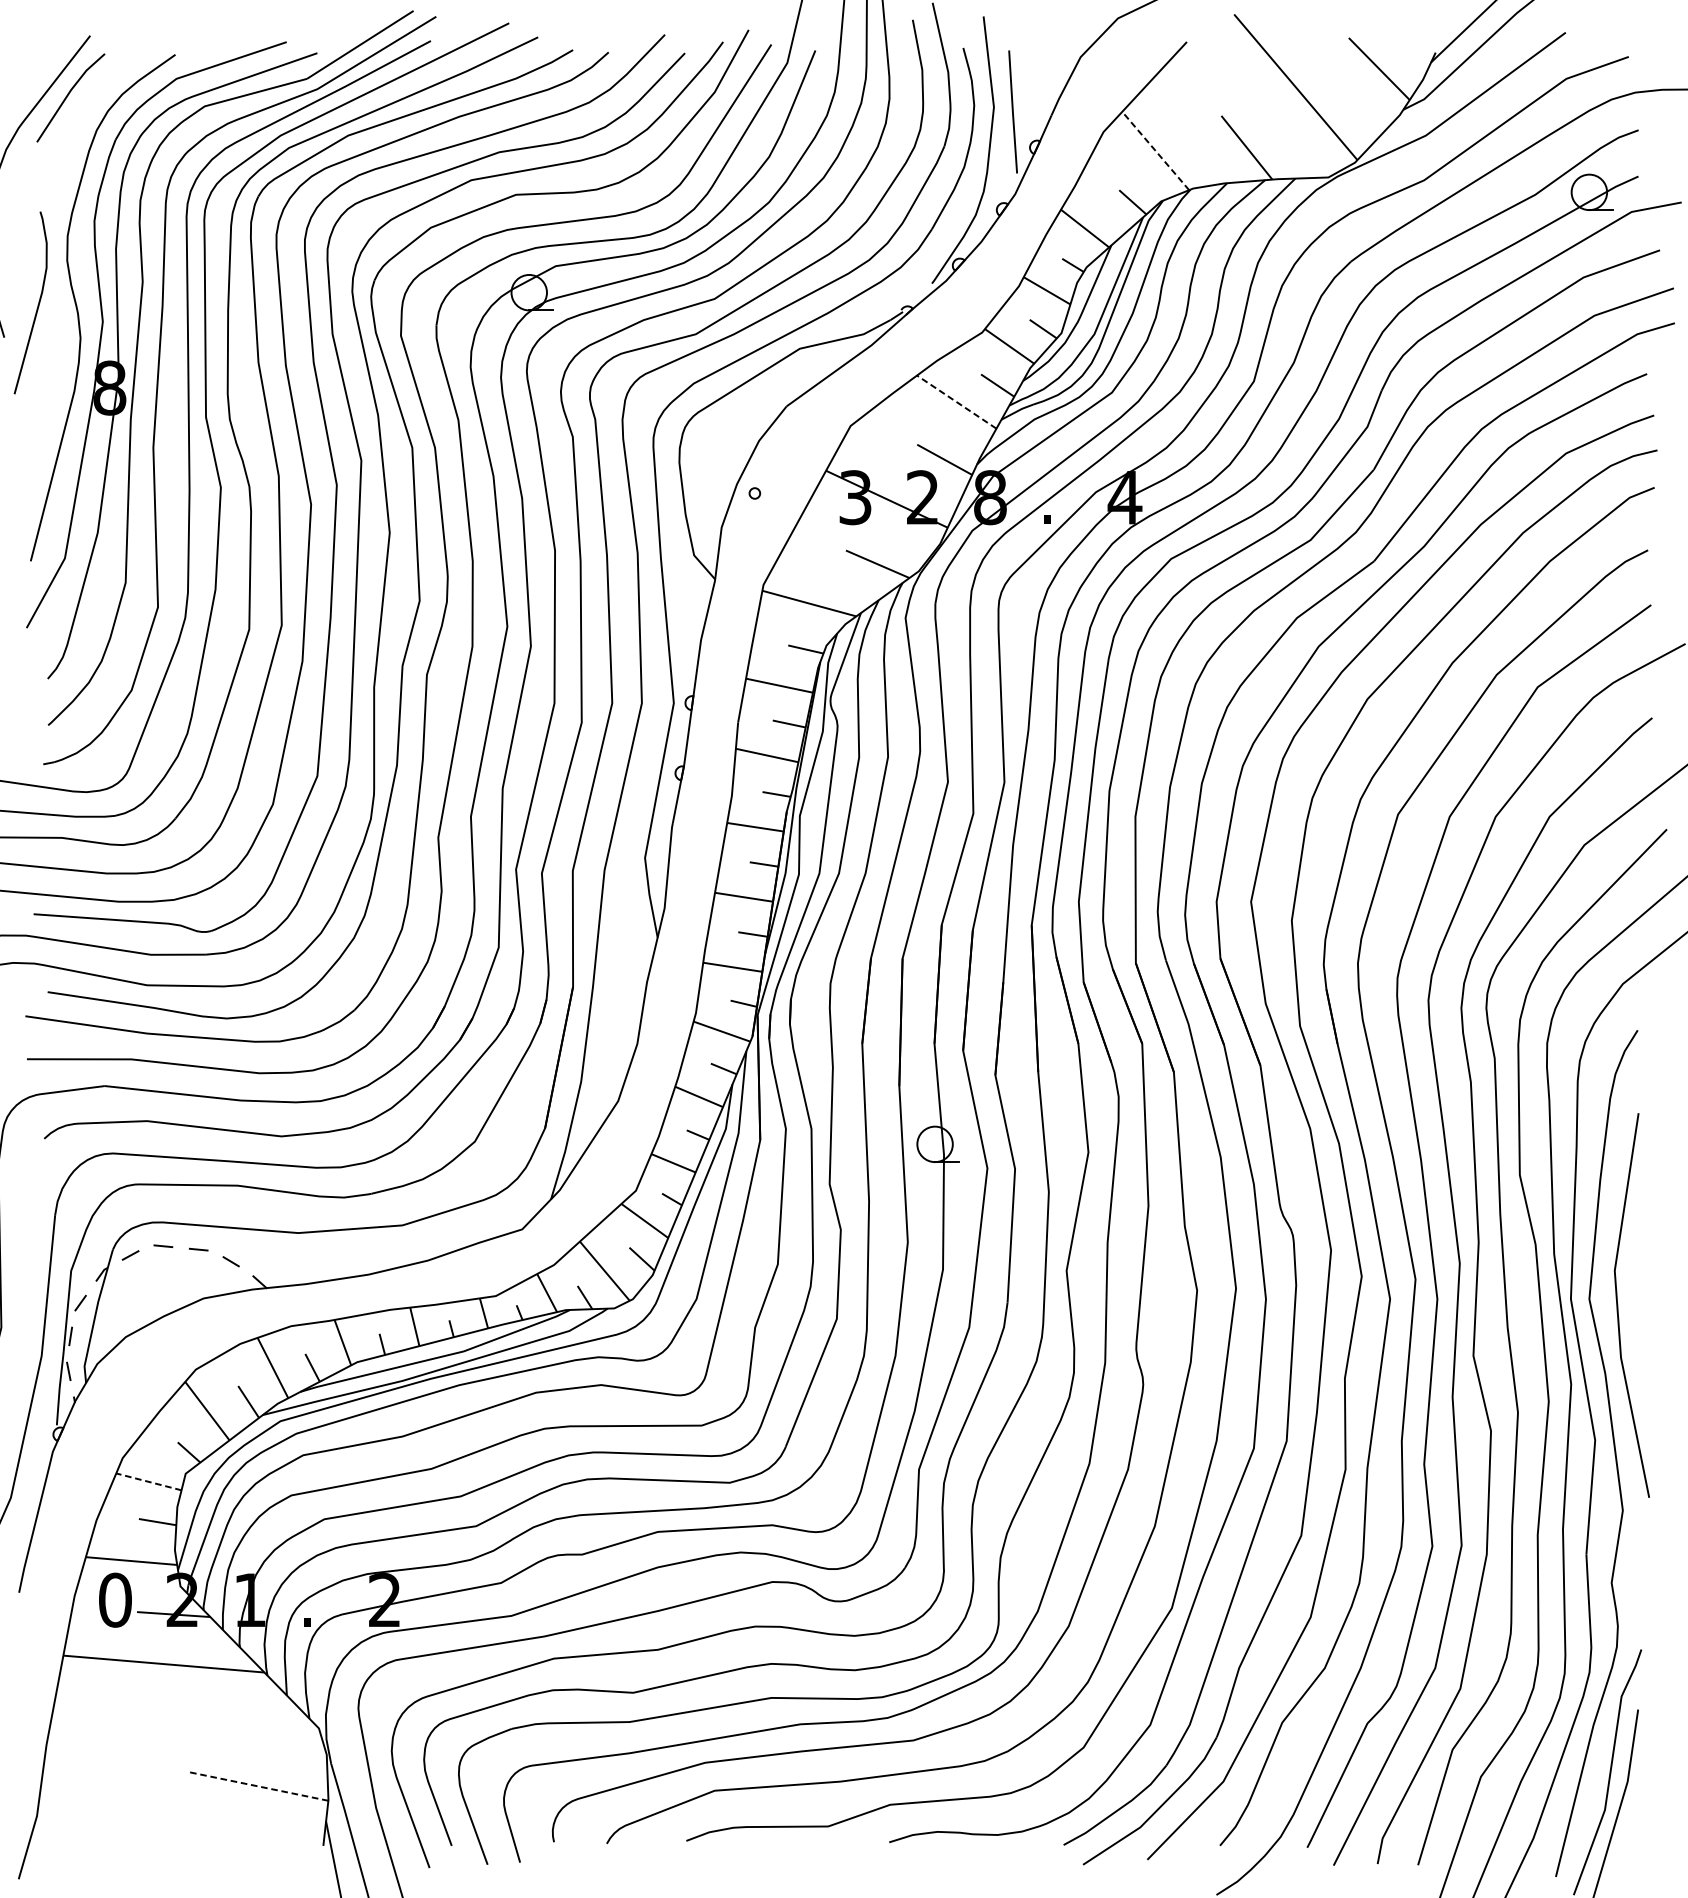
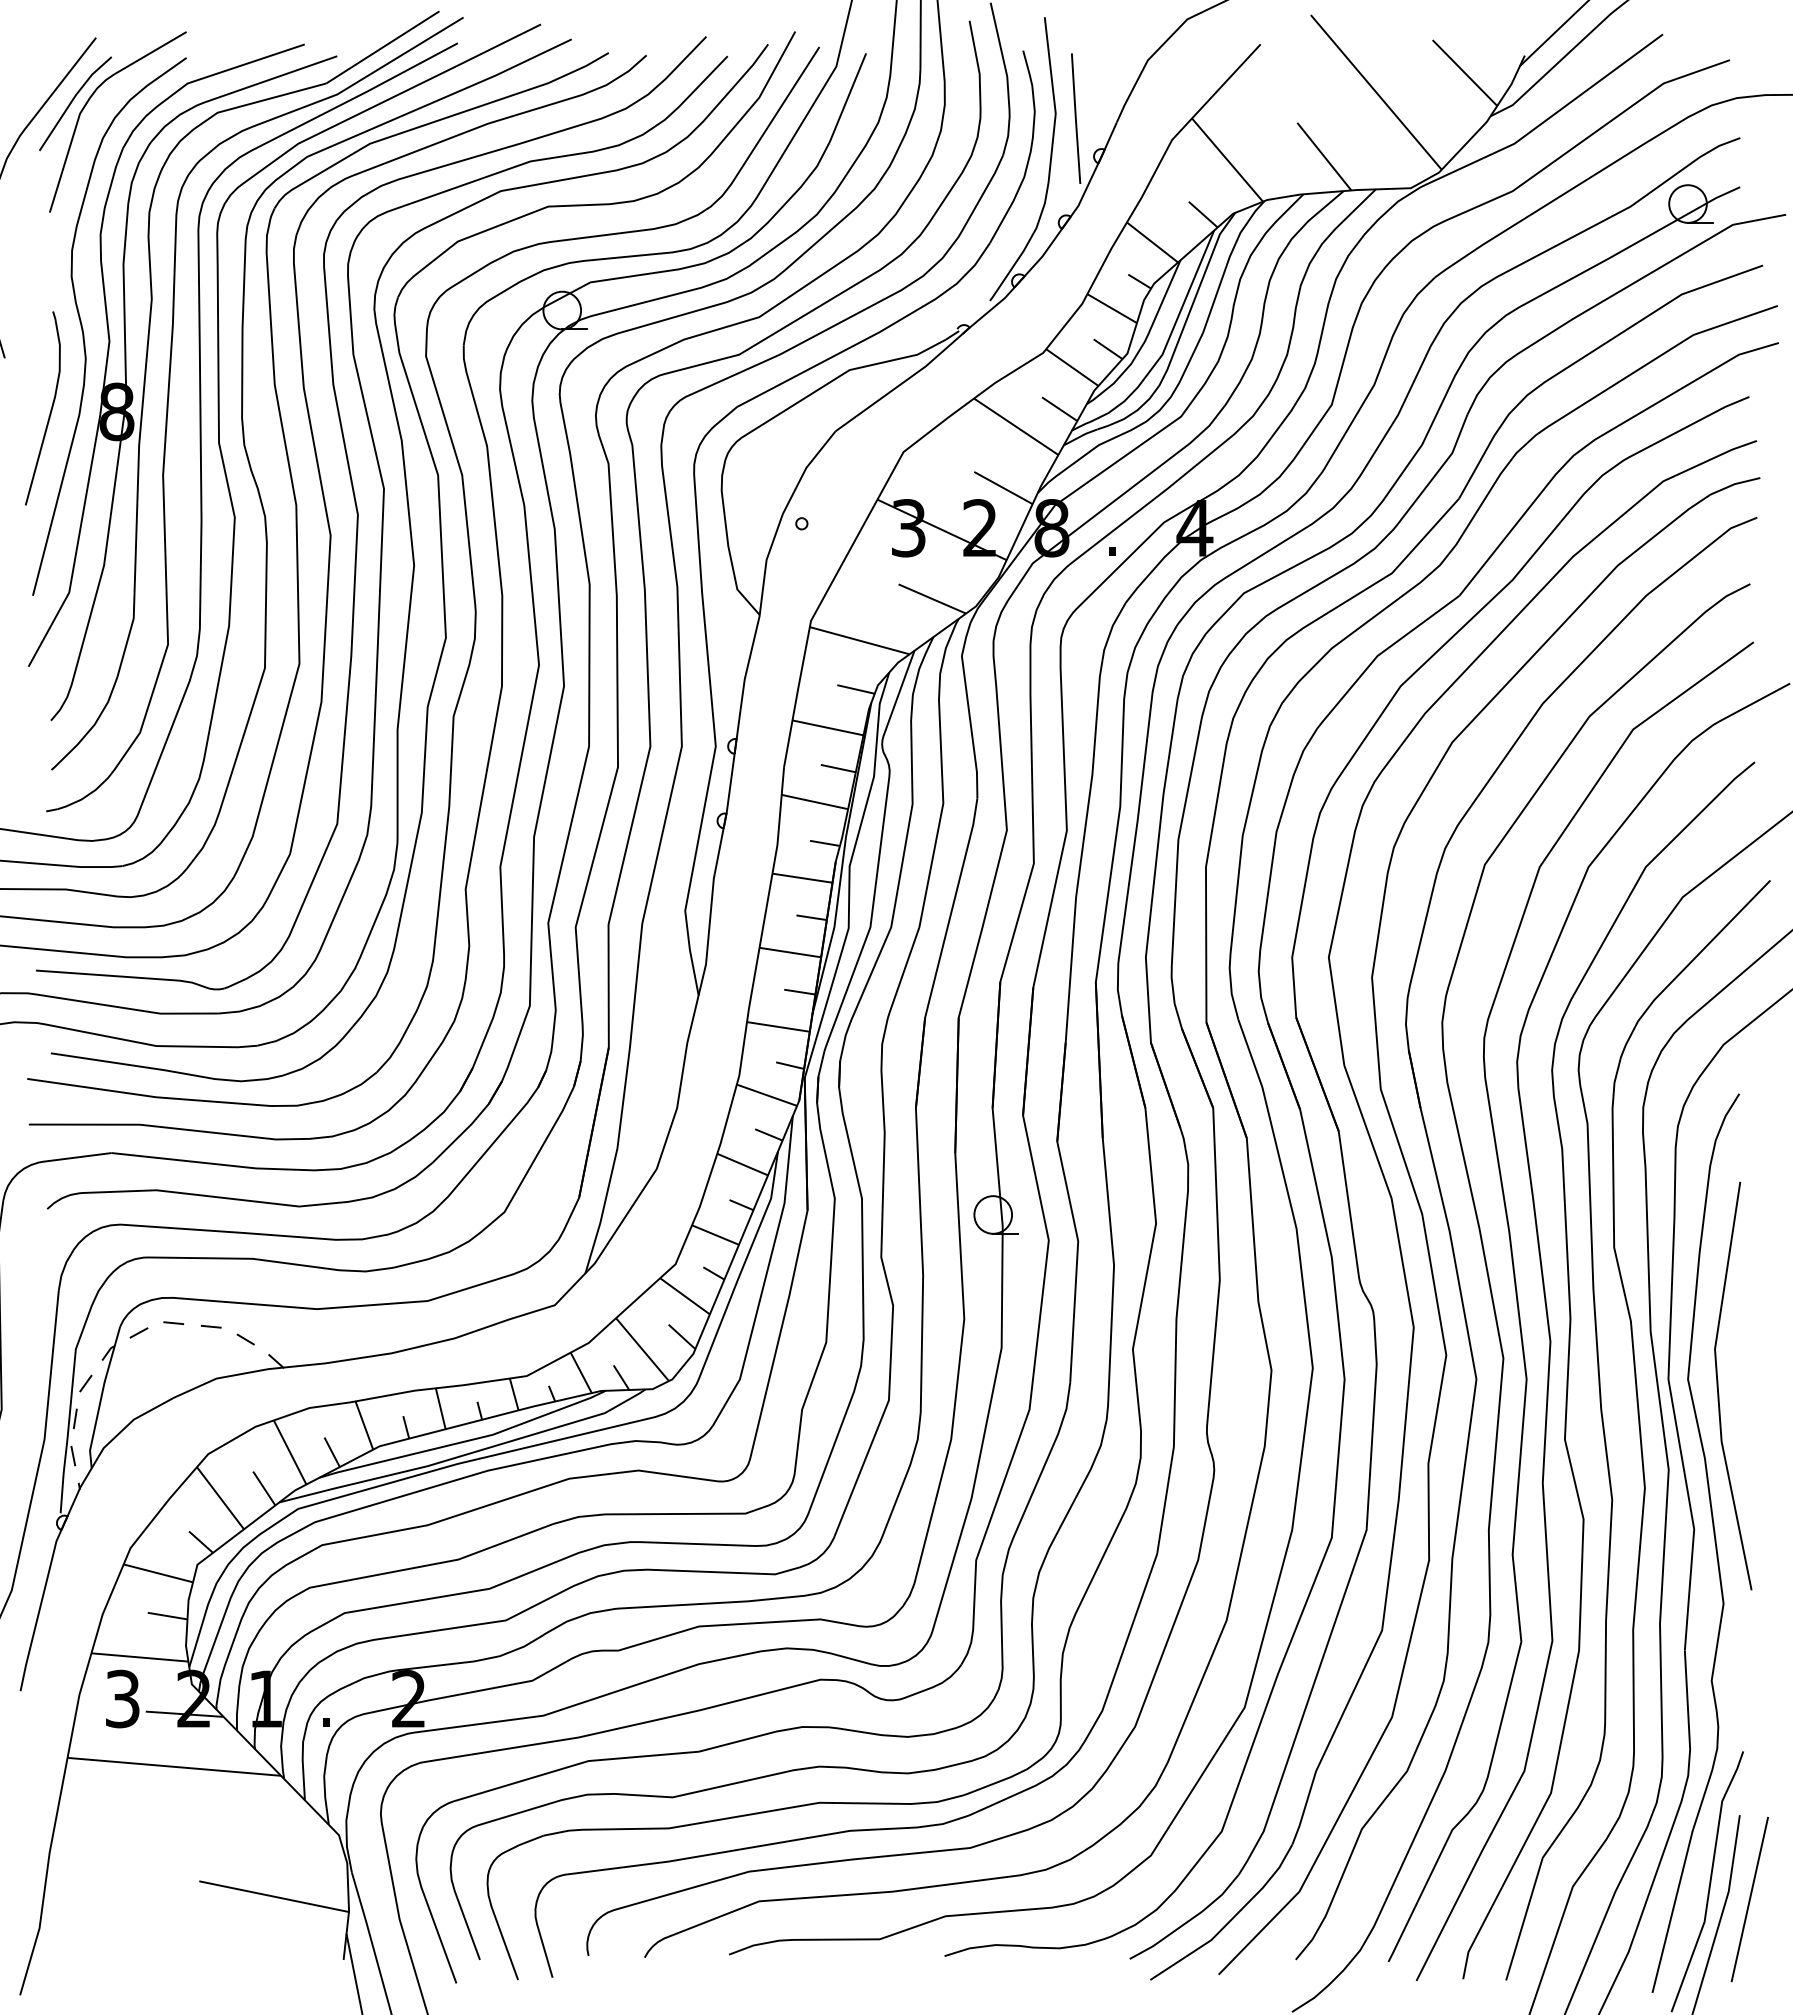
curve: (83, 96) -> (88, 102), added
line: (1155, 151) -> (1227, 160), dashed -> solid
curve: (37, 303) -> (50, 409), moved
line: (957, 401) -> (1016, 426), dashed -> solid
line: (149, 1482) -> (158, 1573), dashed -> solid
text: (115, 1599) -> (122, 1698), 0 -> 3
line: (257, 1786) -> (273, 1896), dashed -> solid
line: (1647, 1788) -> (1749, 1899), added

